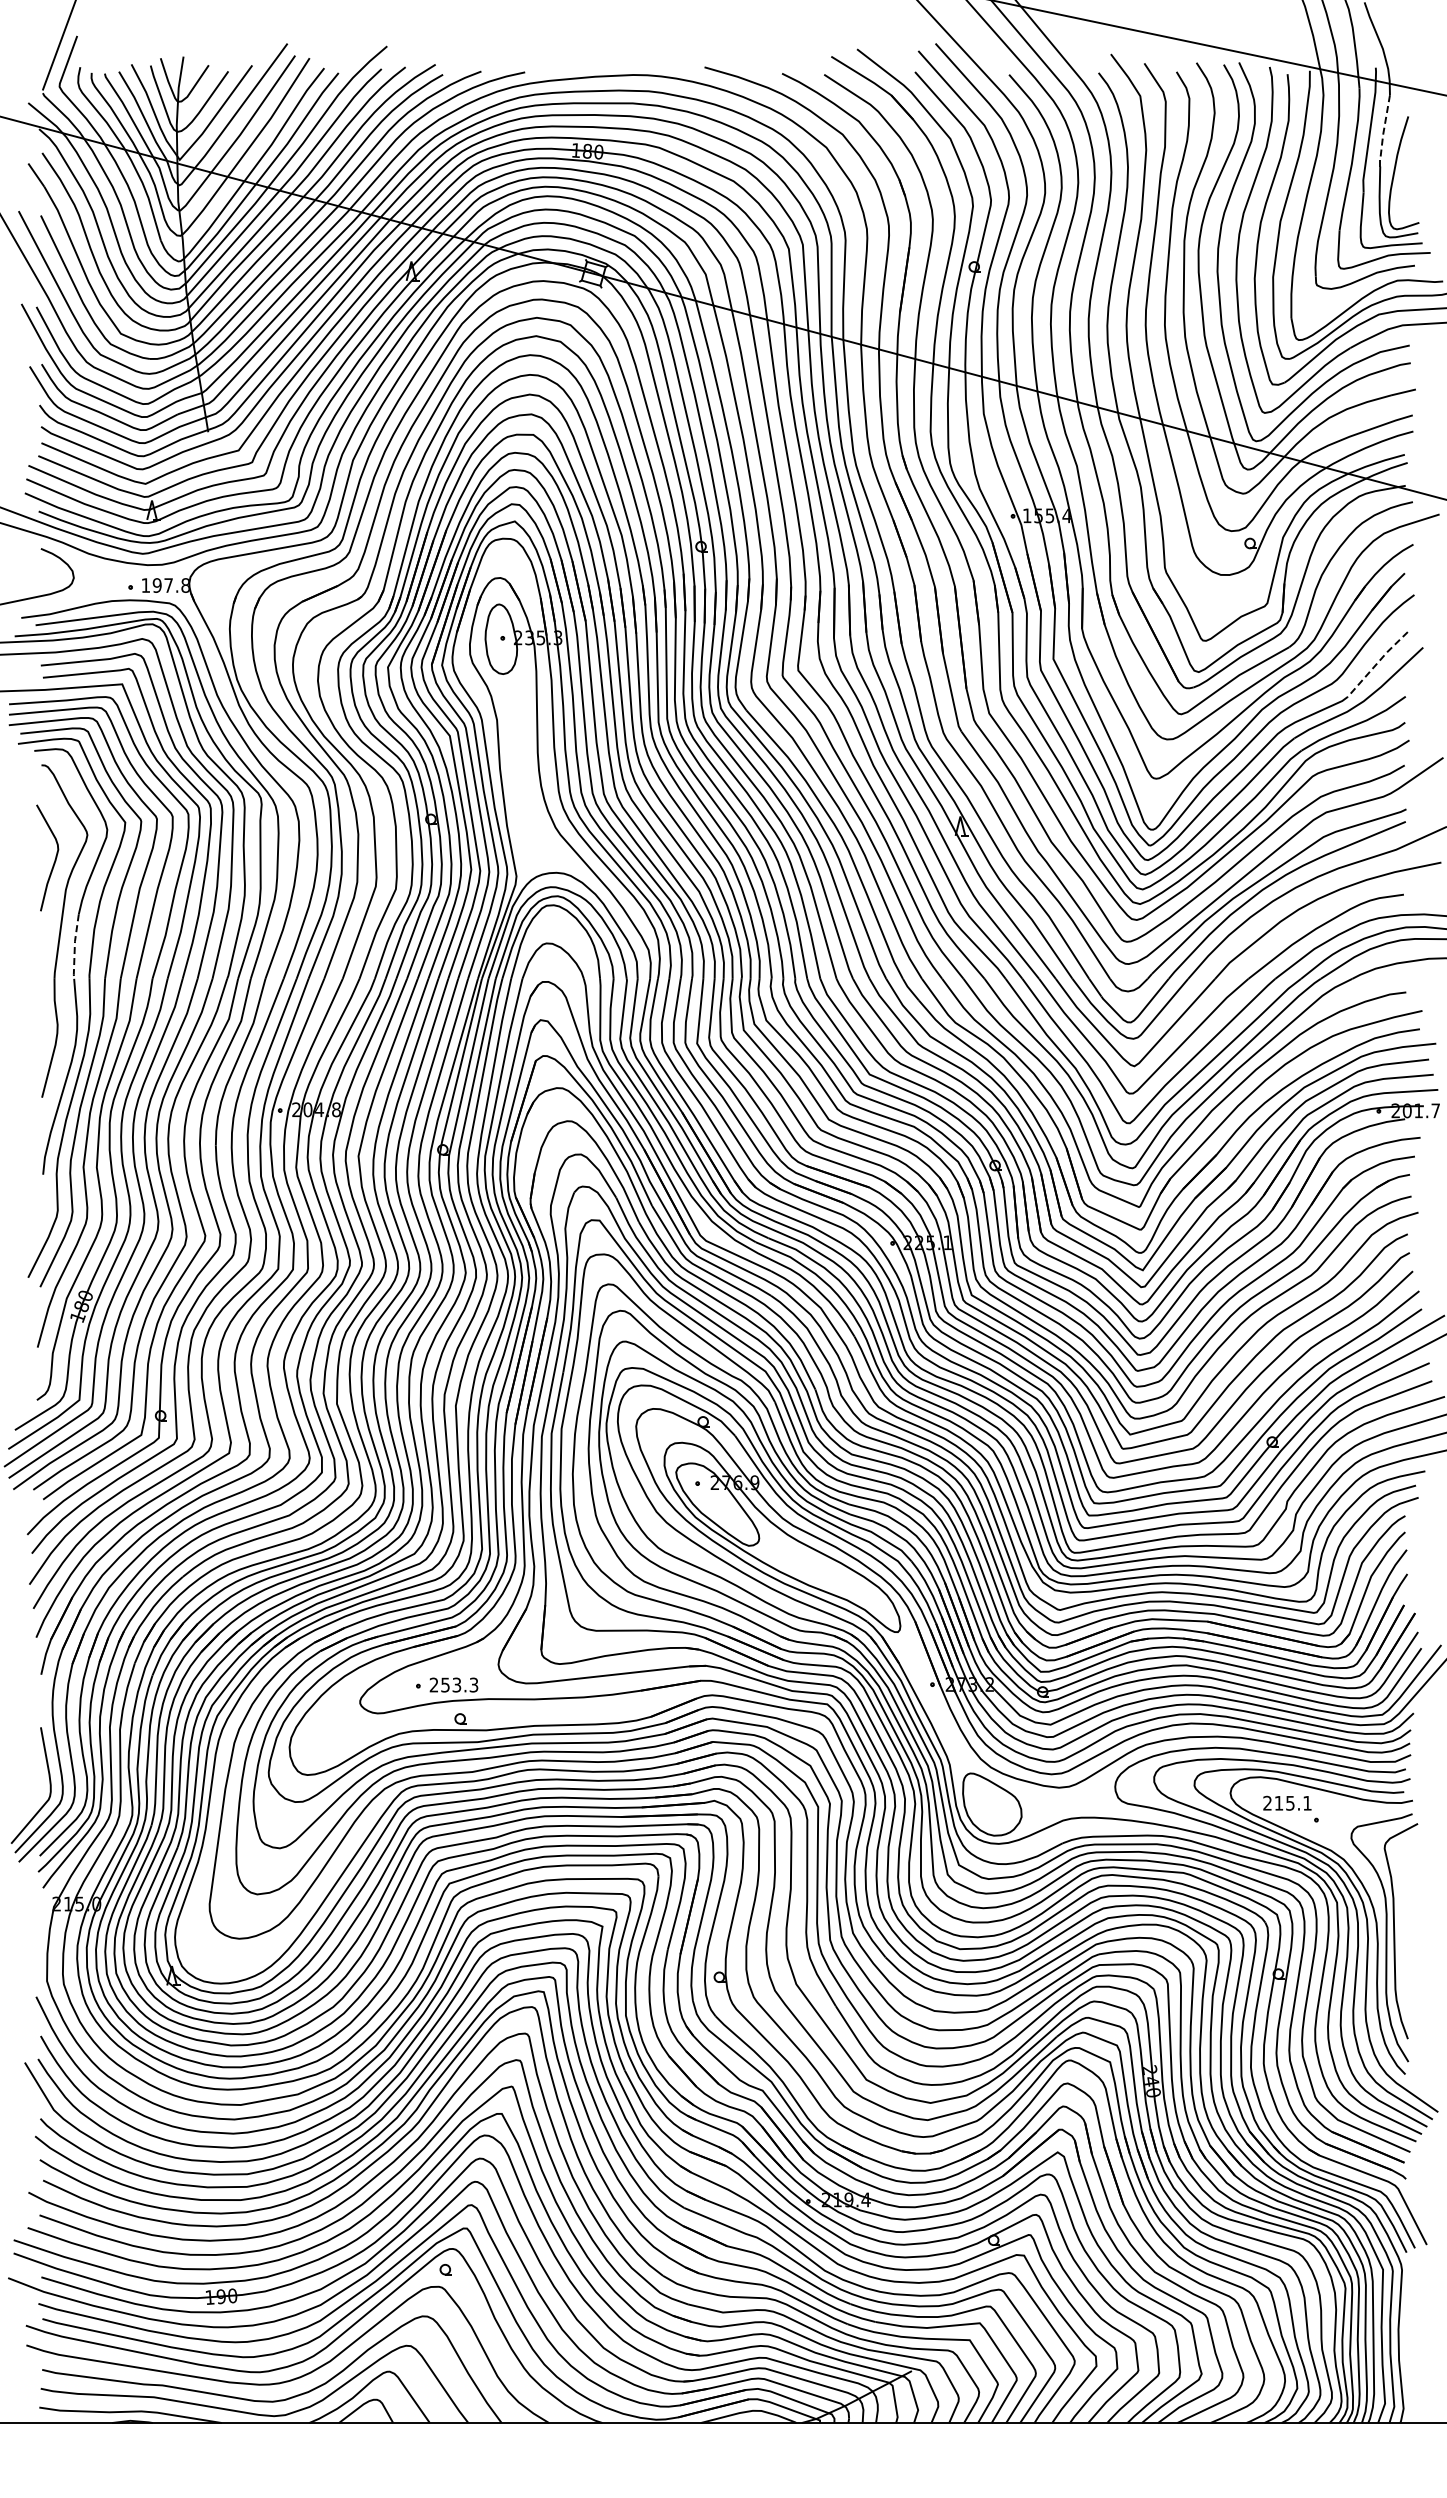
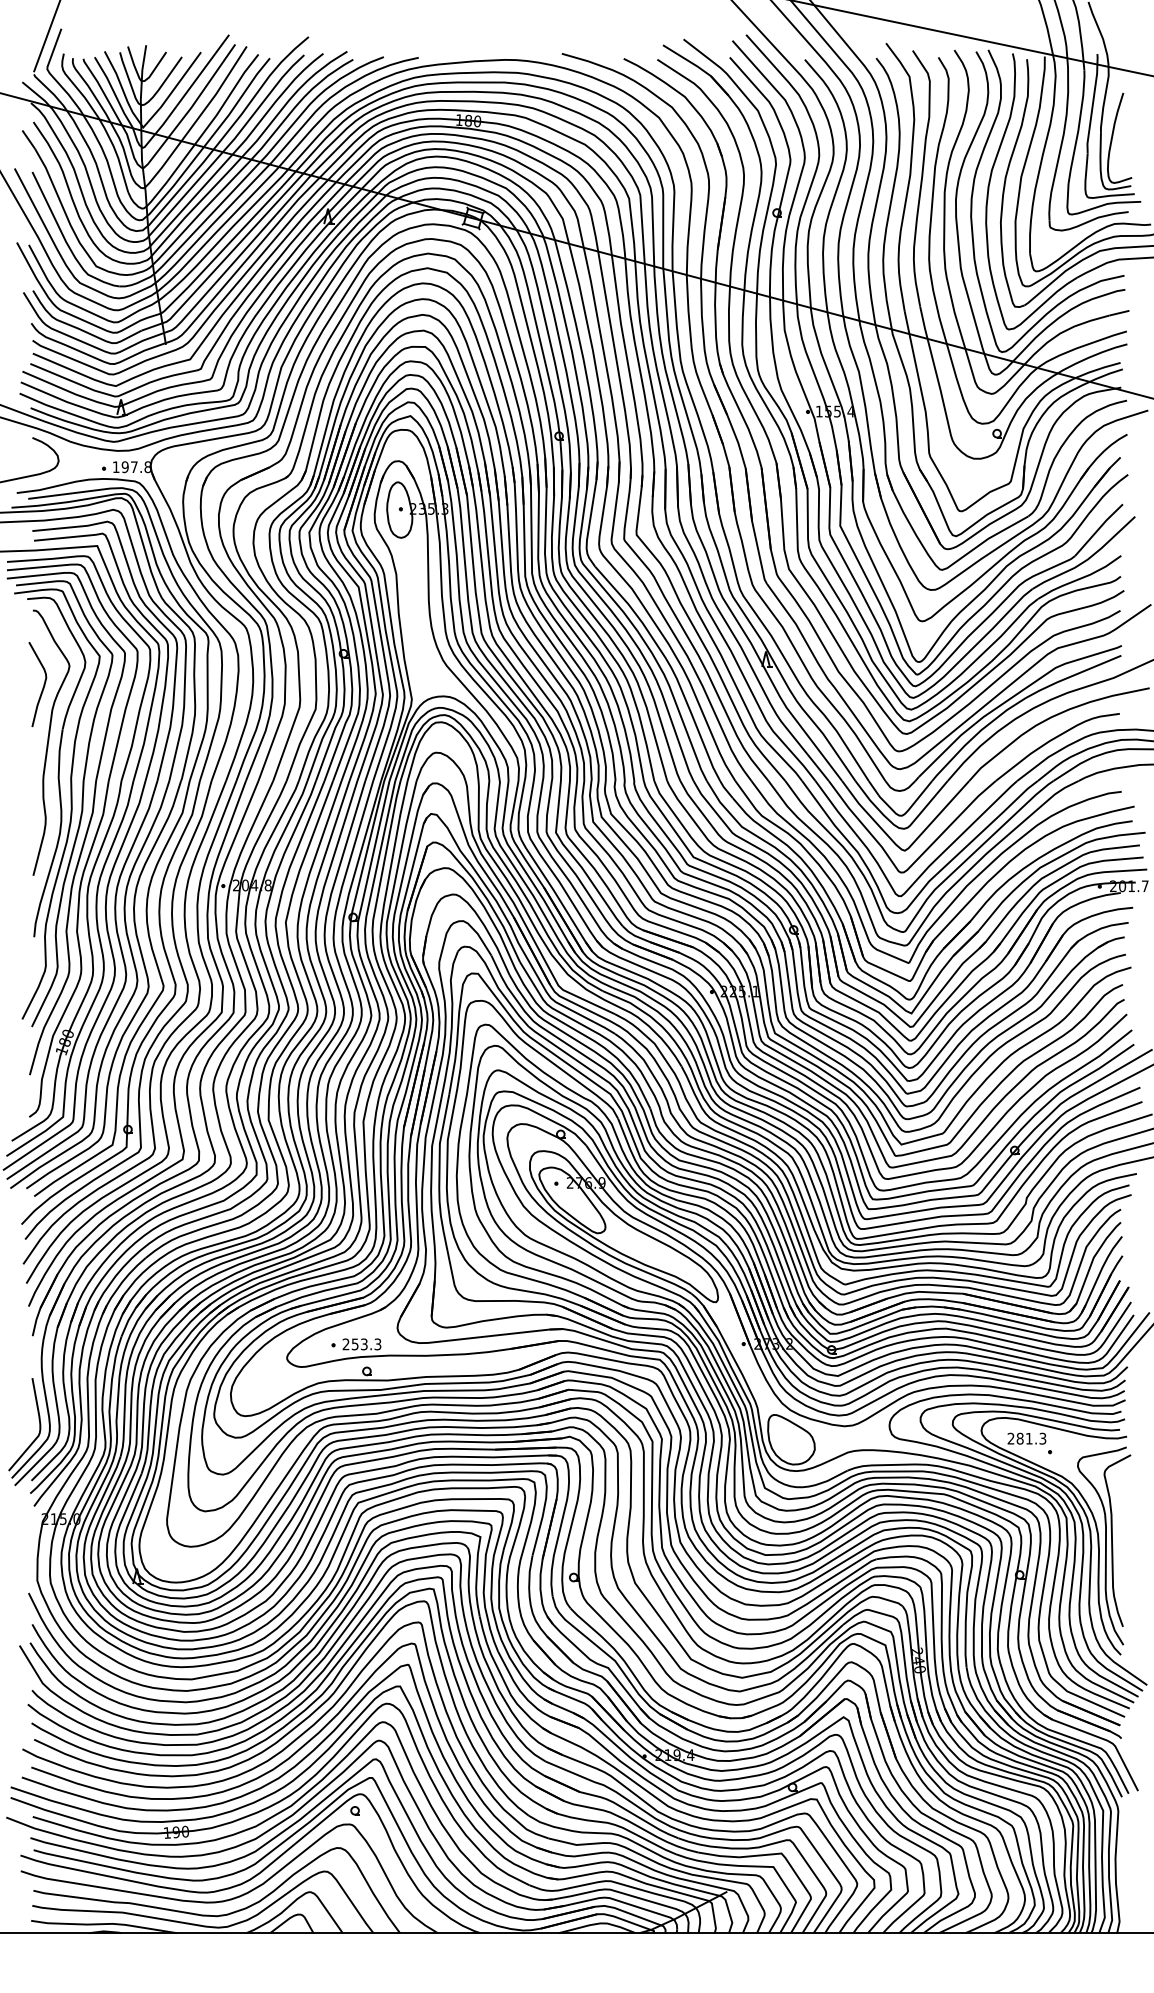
line: (1383, 131) -> (1103, 104), dashed -> solid
line: (1377, 663) -> (1098, 529), dashed -> solid
line: (74, 947) -> (59, 755), dashed -> solid
text: (1292, 1802) -> (1030, 1438), 215.1 -> 281.3

